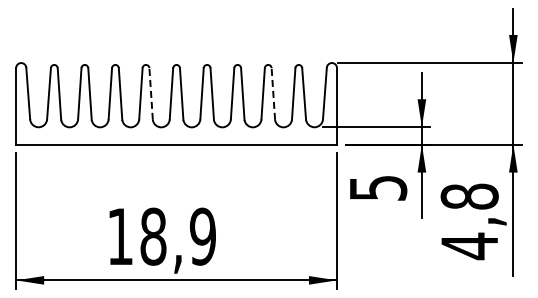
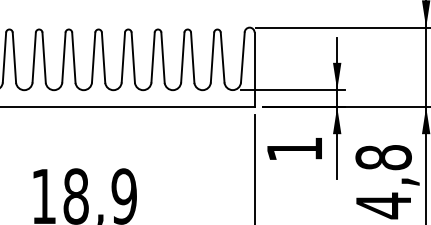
line: (151, 94) -> (74, 58), dashed -> solid
line: (273, 94) -> (192, 58), dashed -> solid
text: (378, 188) -> (294, 149), 5 -> 1

